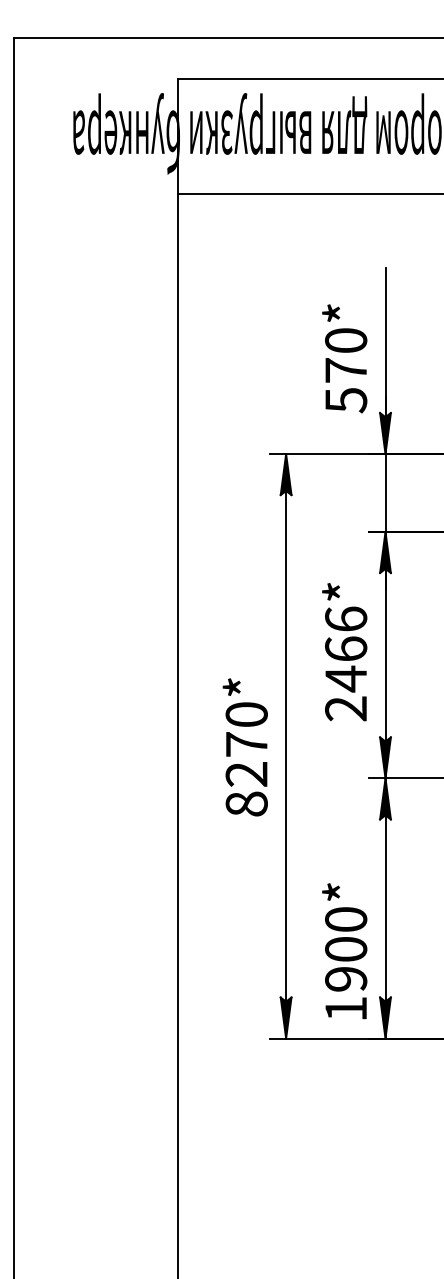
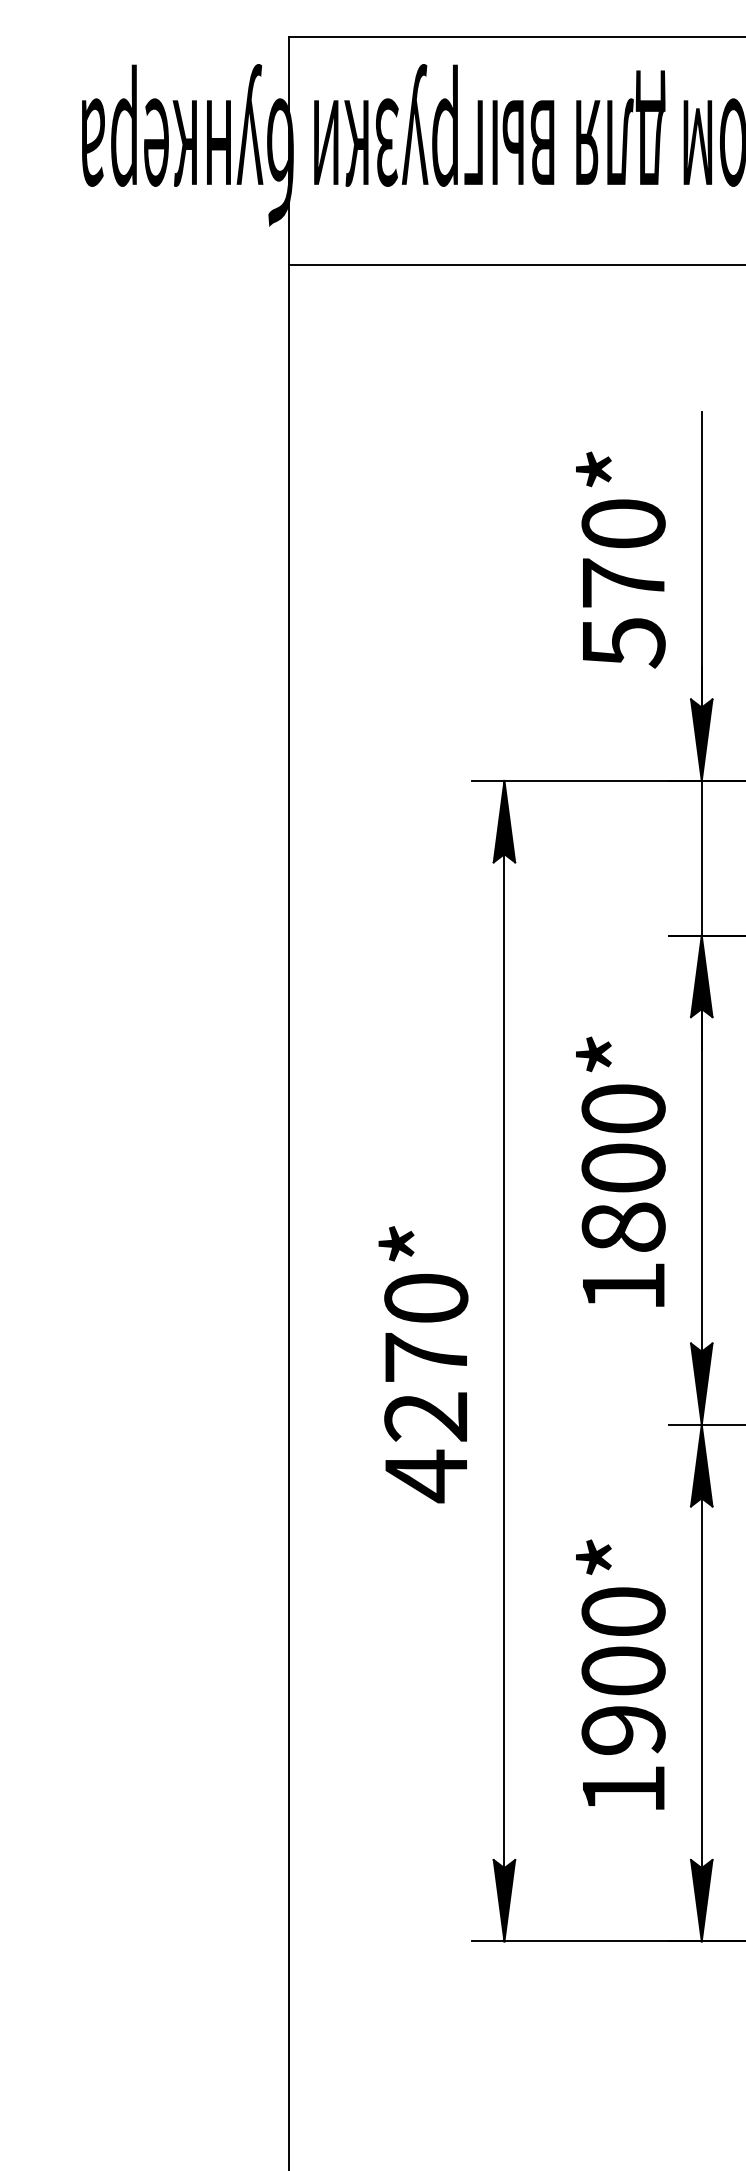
text: (344, 358) -> (620, 559), moved
text: (346, 663) -> (624, 1196), 2466* -> 1800*
text: (246, 803) -> (425, 1474), 8270* -> 4270*
text: (344, 951) -> (620, 1675), moved

